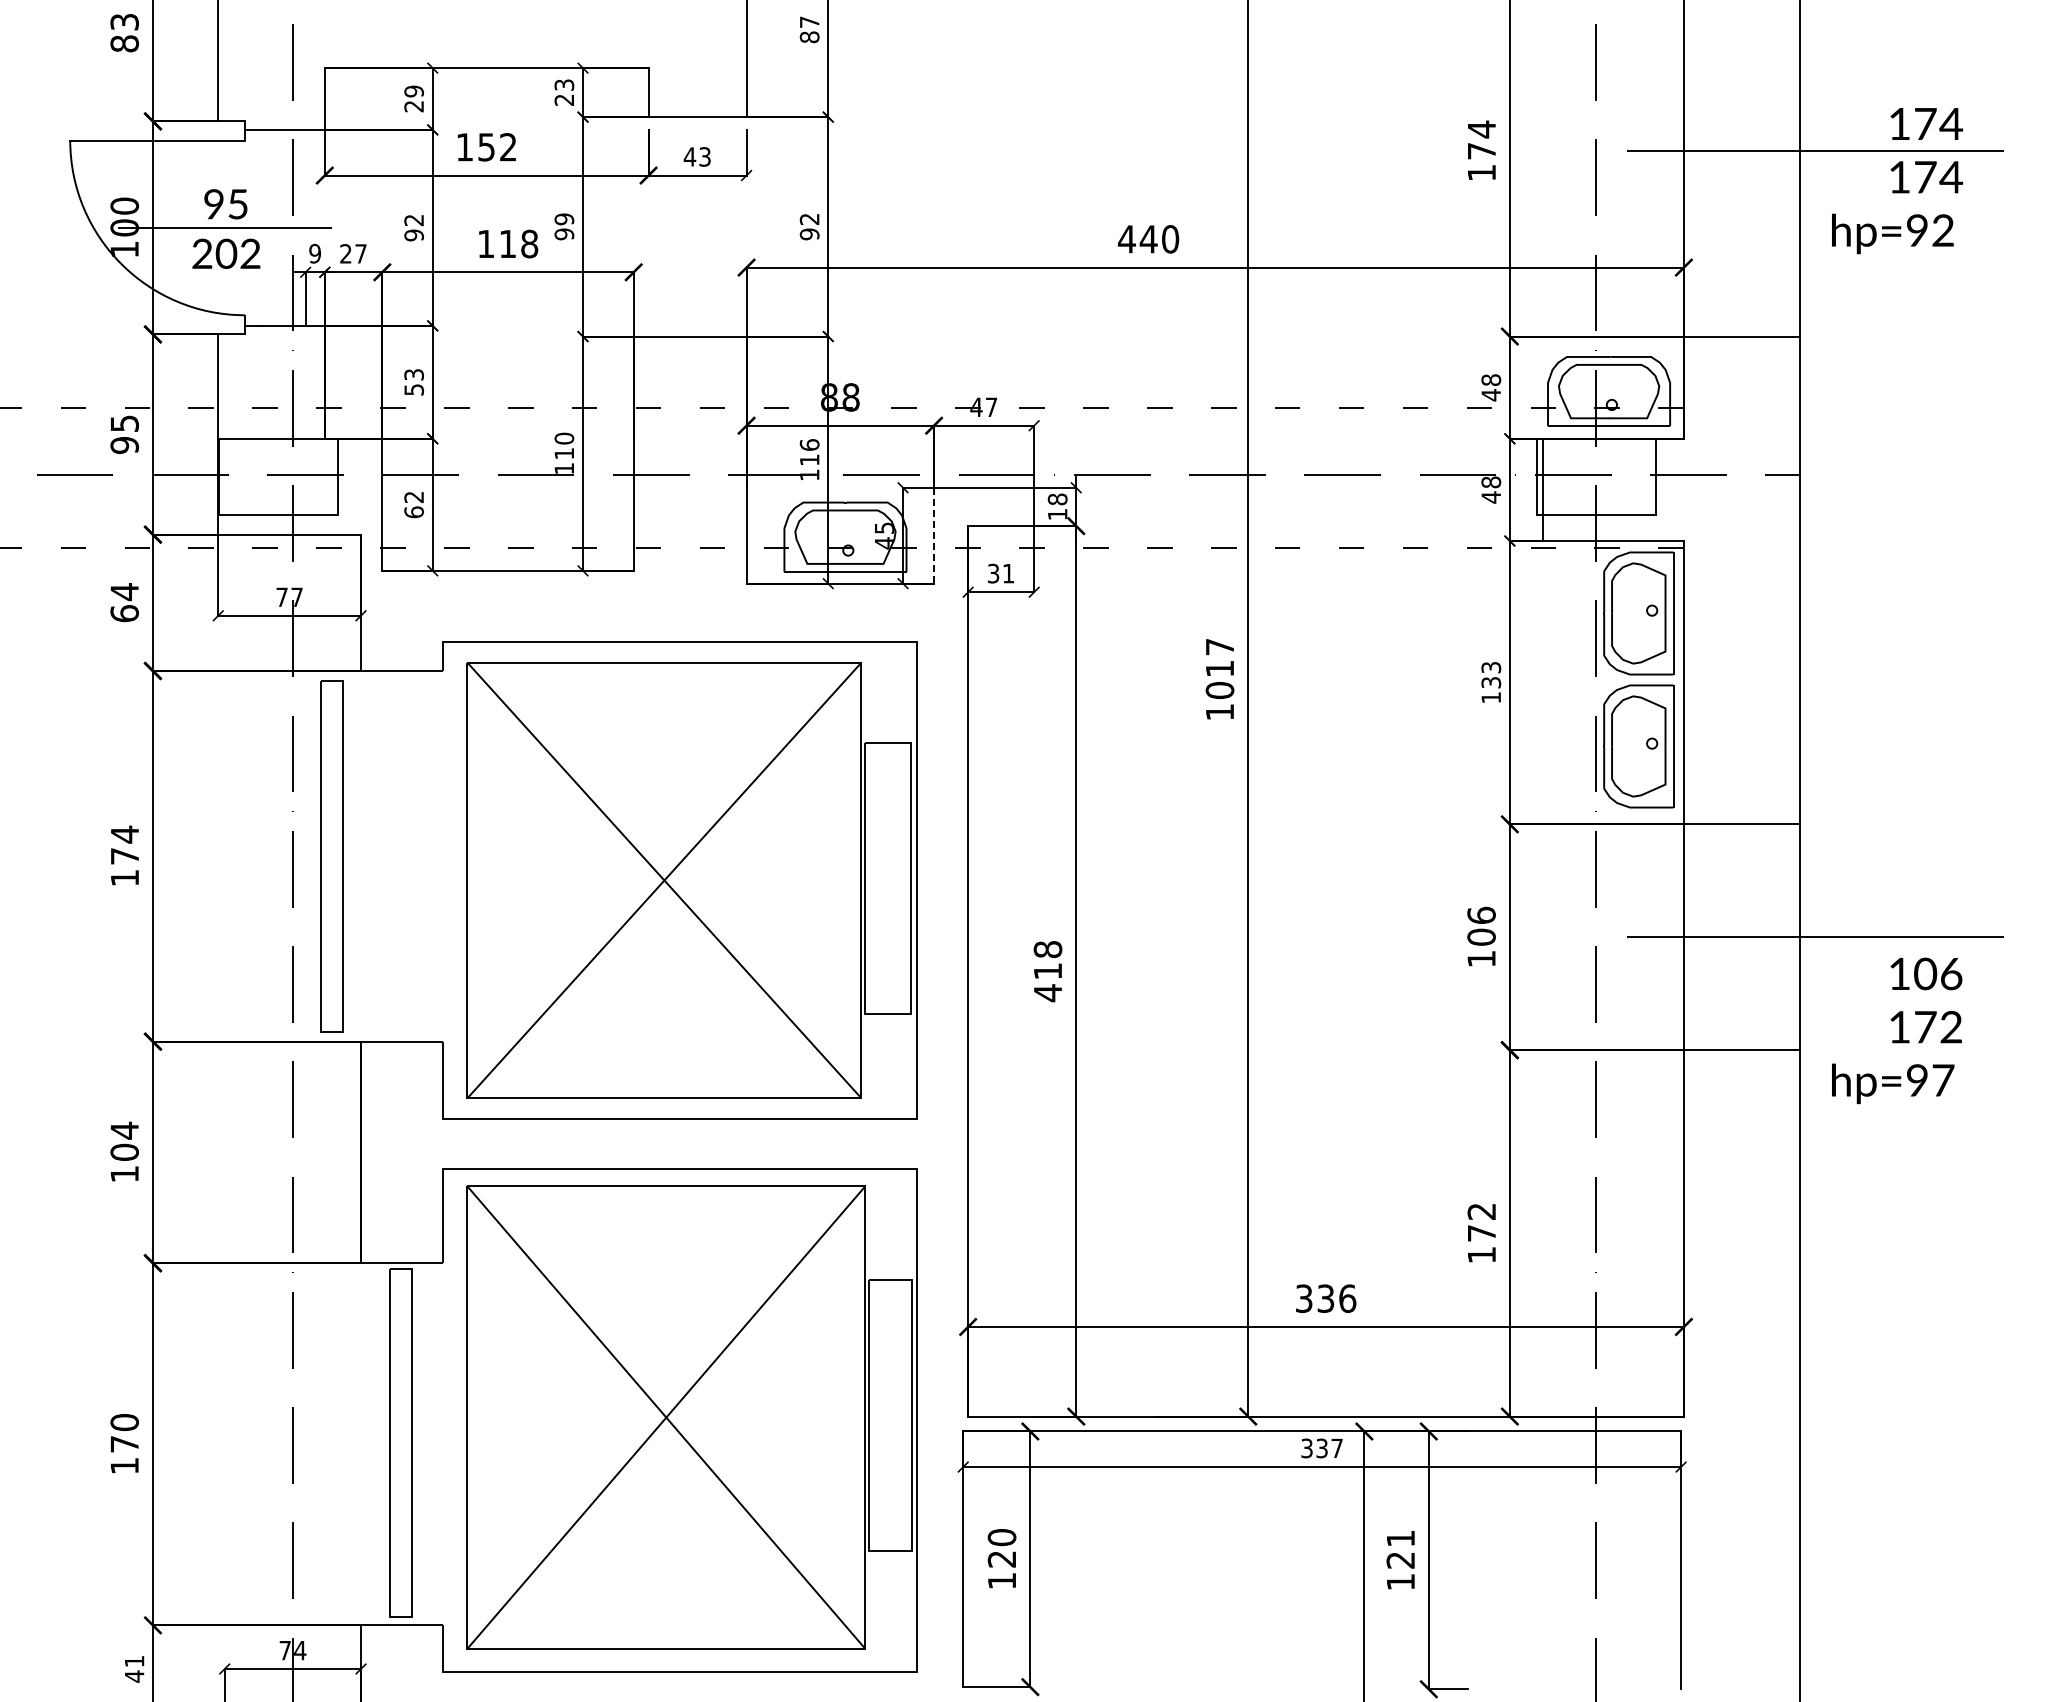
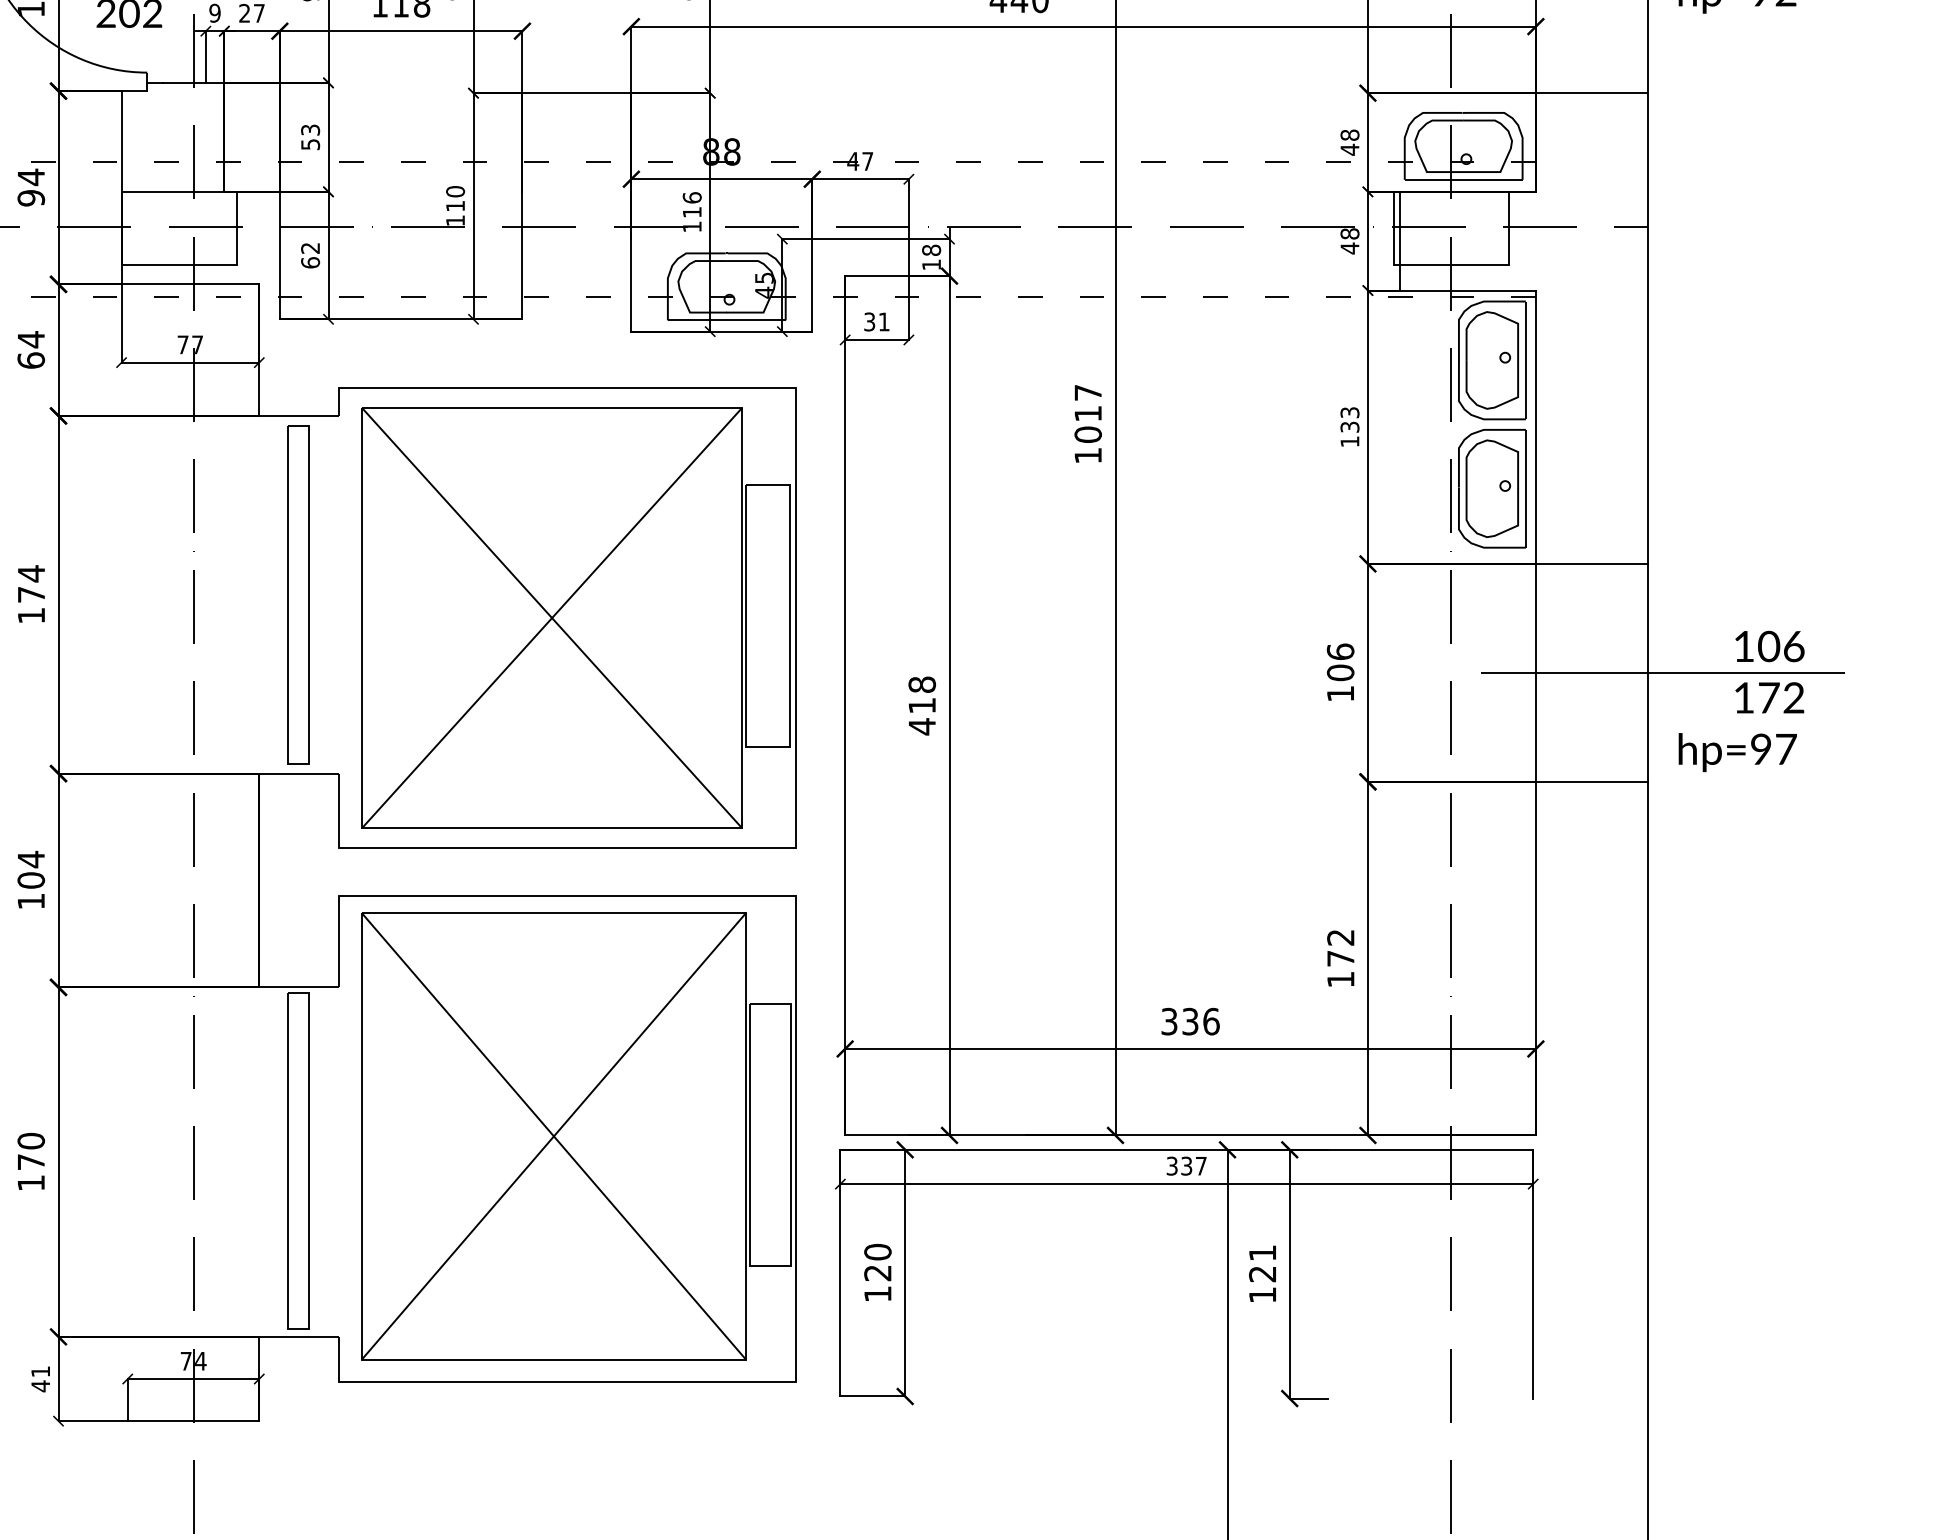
text: (124, 423) -> (31, 177), 95 -> 94
line: (934, 535) -> (812, 285), dashed -> solid
part: (331, 856) -> (297, 594), moved
text: (1897, 1030) -> (1741, 701), moved

